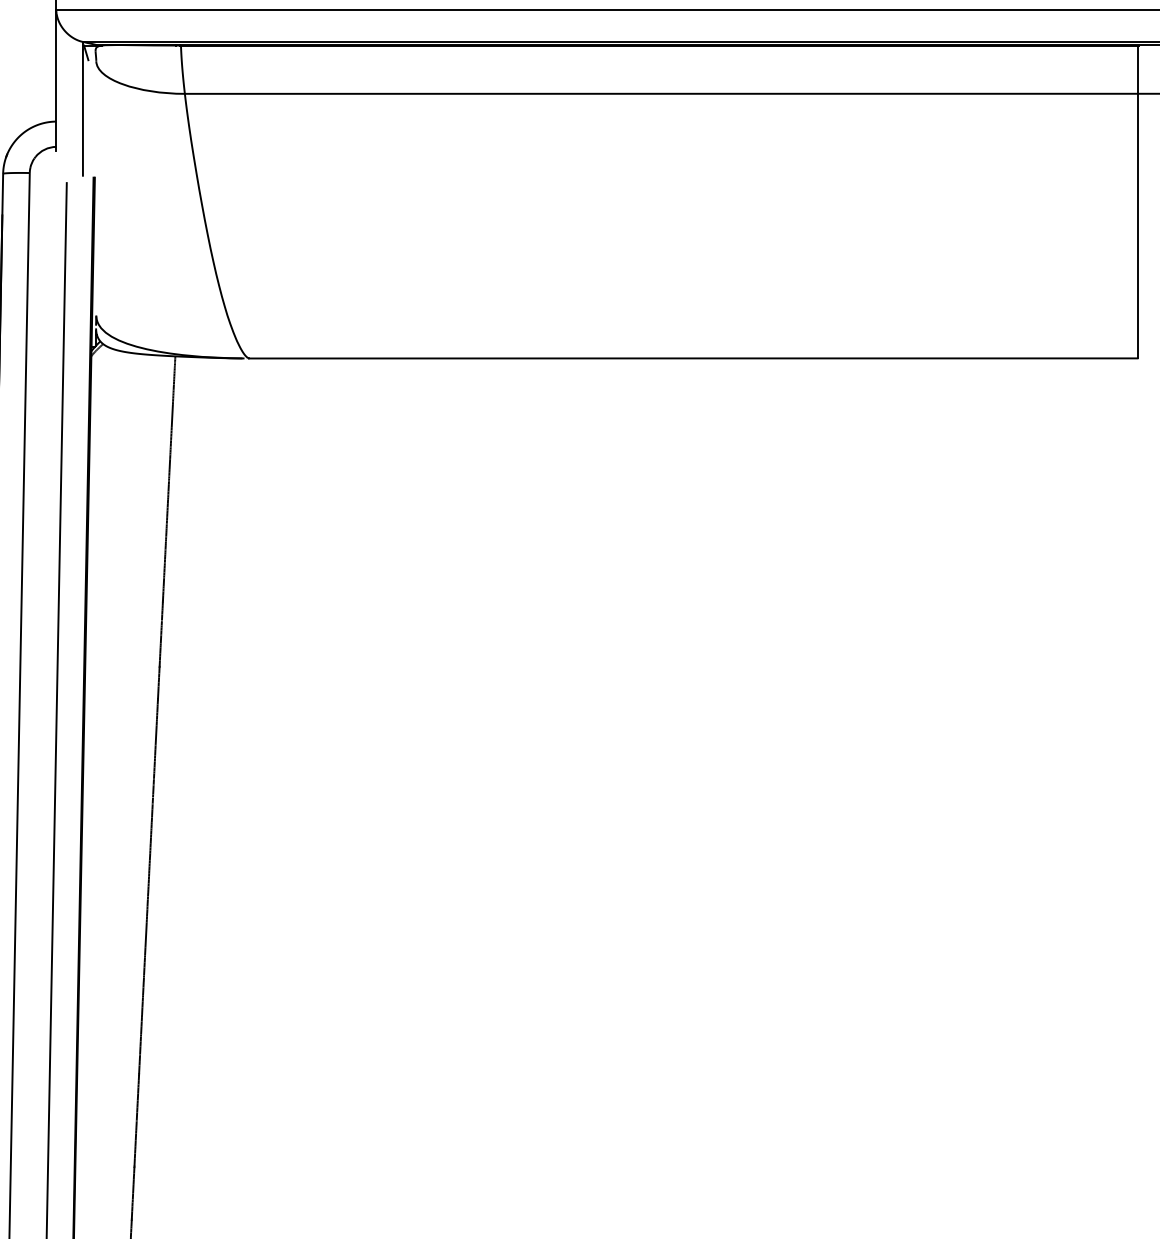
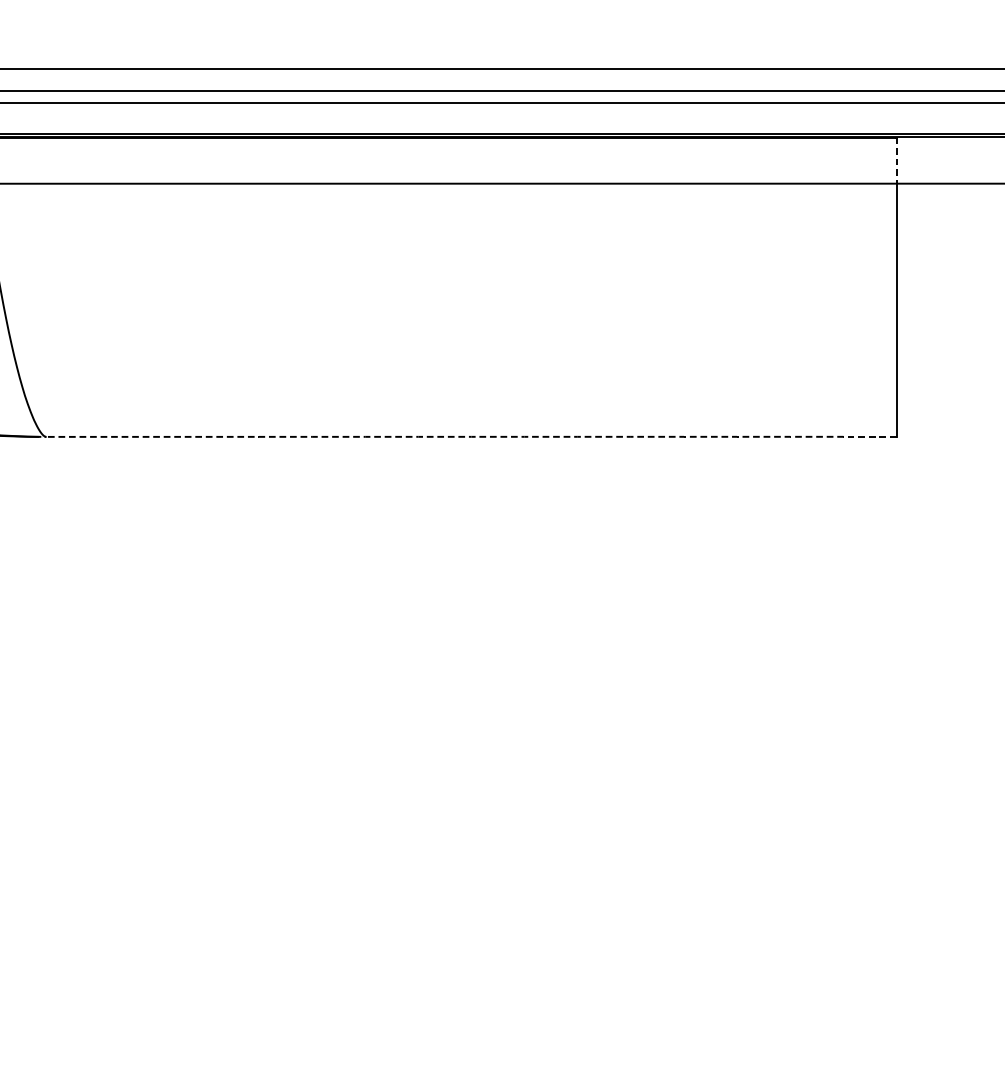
line: (1138, 70) -> (896, 161), solid -> dashed
arc: (694, 358) -> (471, 436), solid -> dashed

